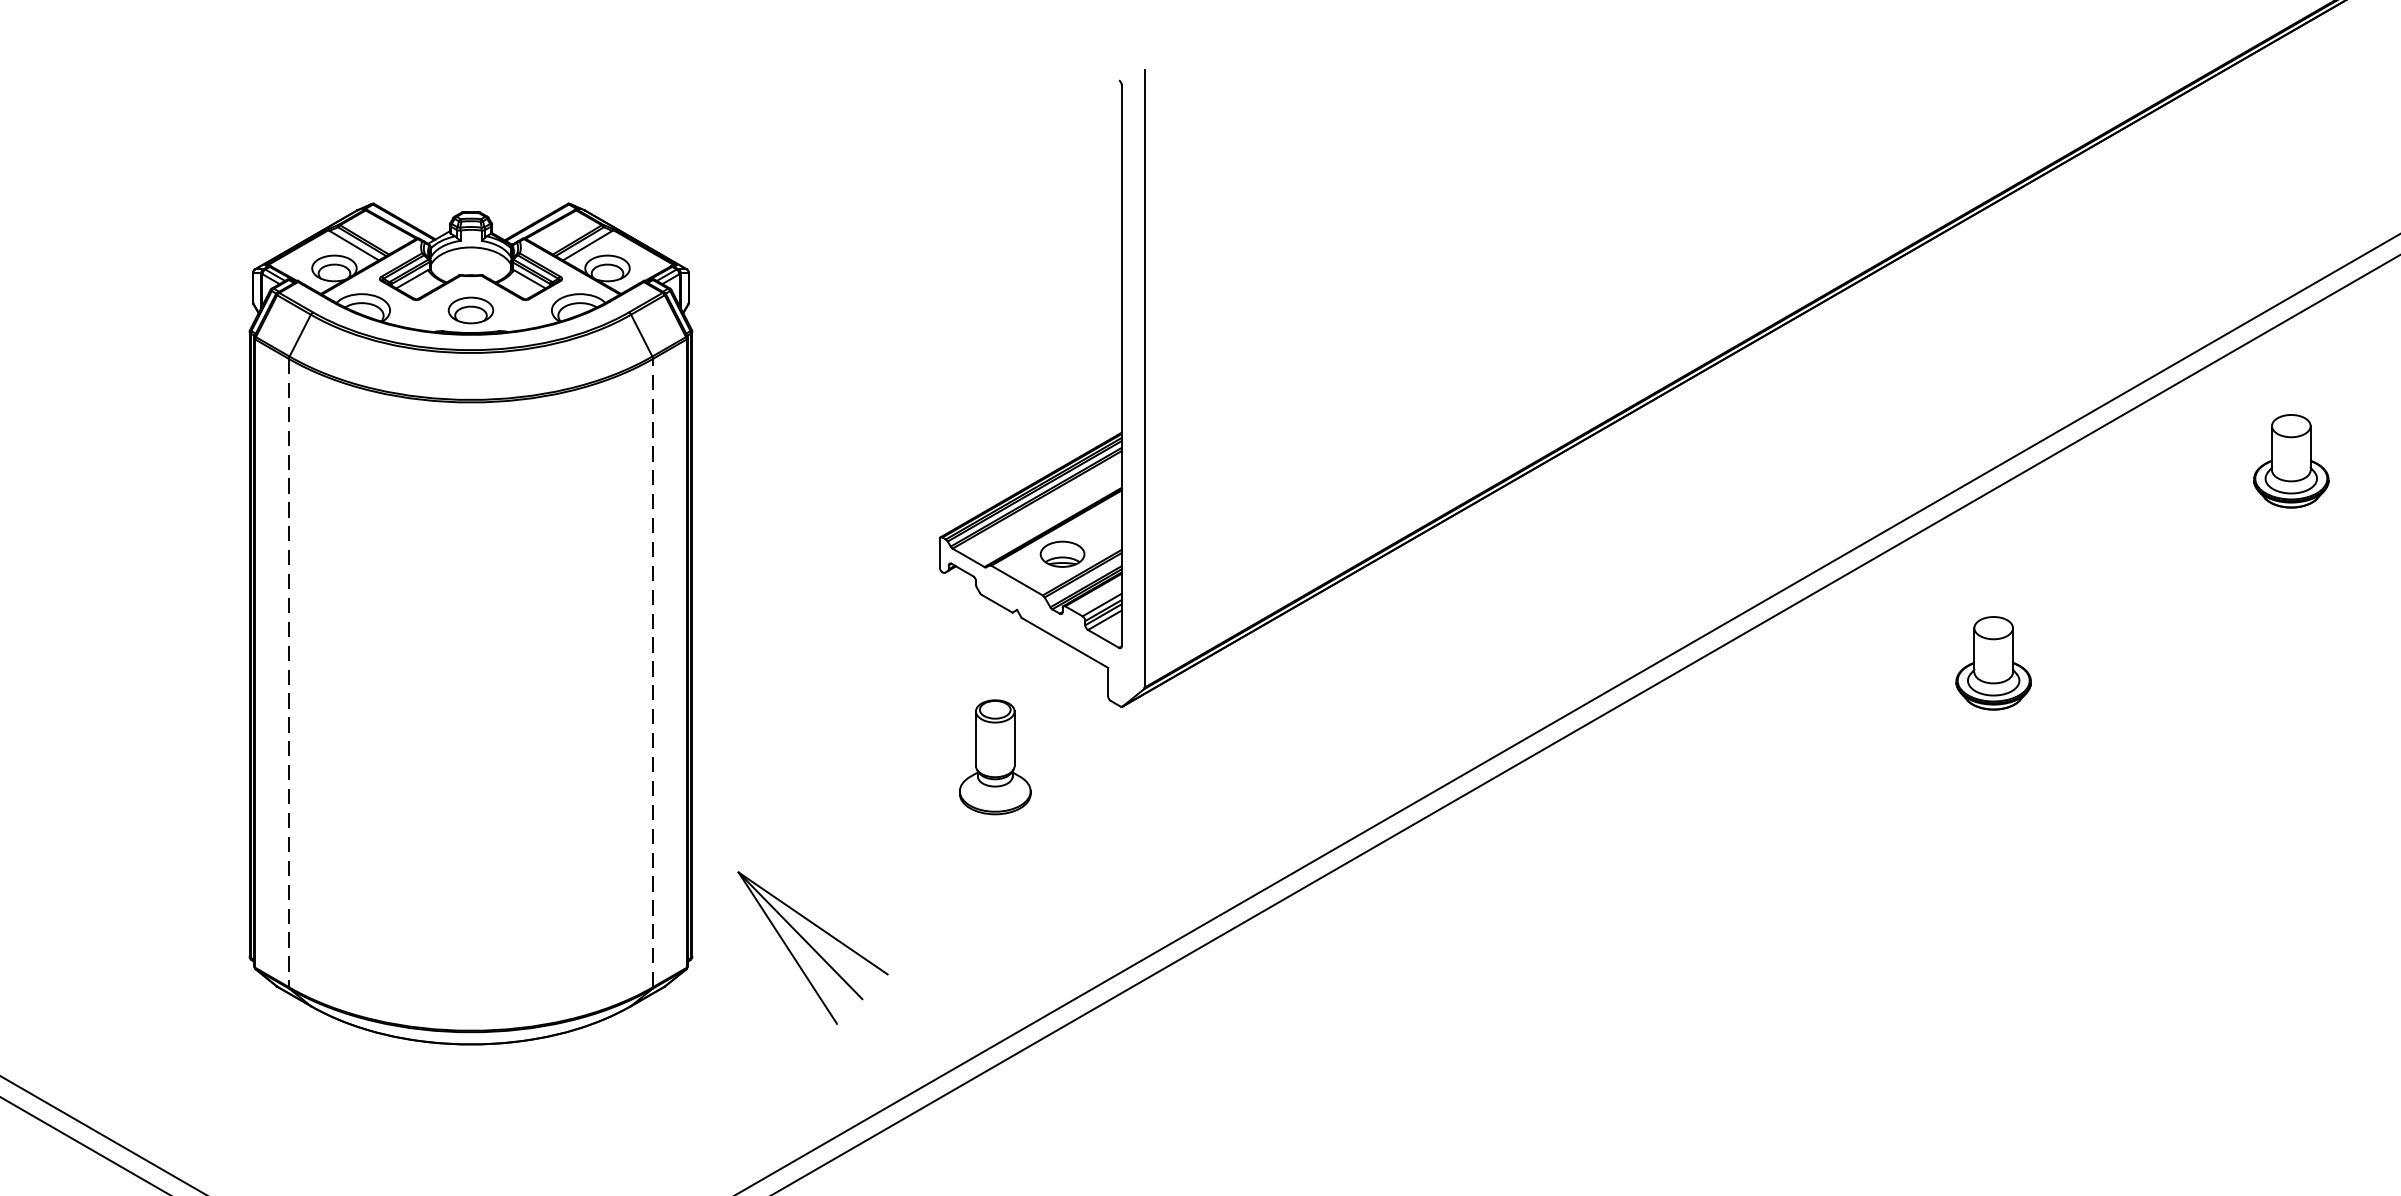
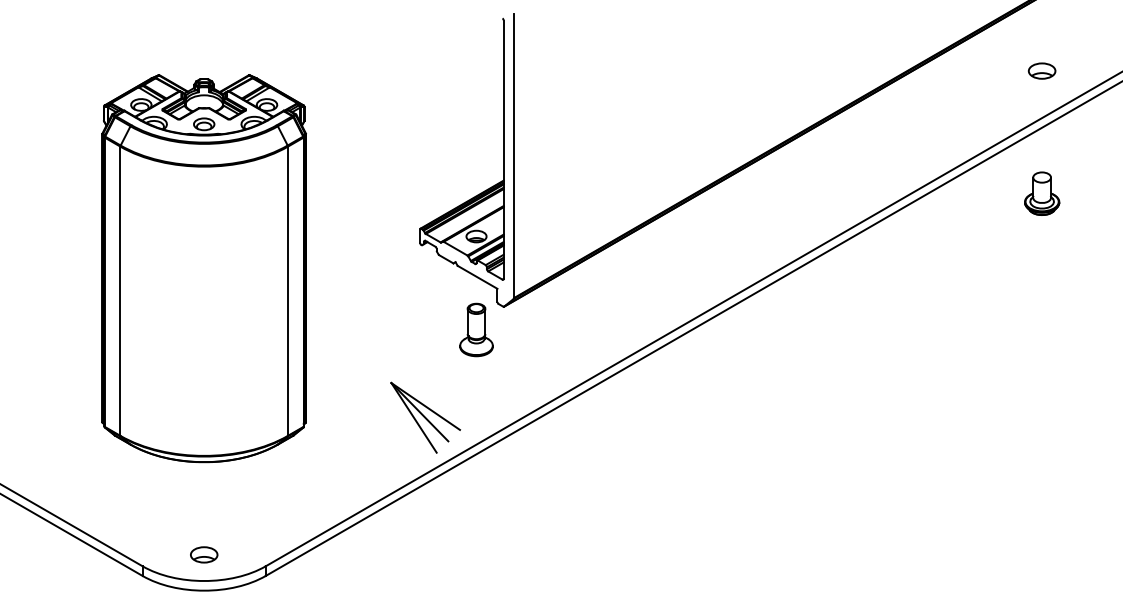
part: (2289, 193) -> (1041, 70), added
part: (1994, 662) -> (905, 286), removed
line: (289, 673) -> (120, 291), dashed -> solid
line: (654, 673) -> (288, 291), dashed -> solid
part: (995, 756) -> (476, 329), moved
part: (812, 947) -> (425, 417), moved

